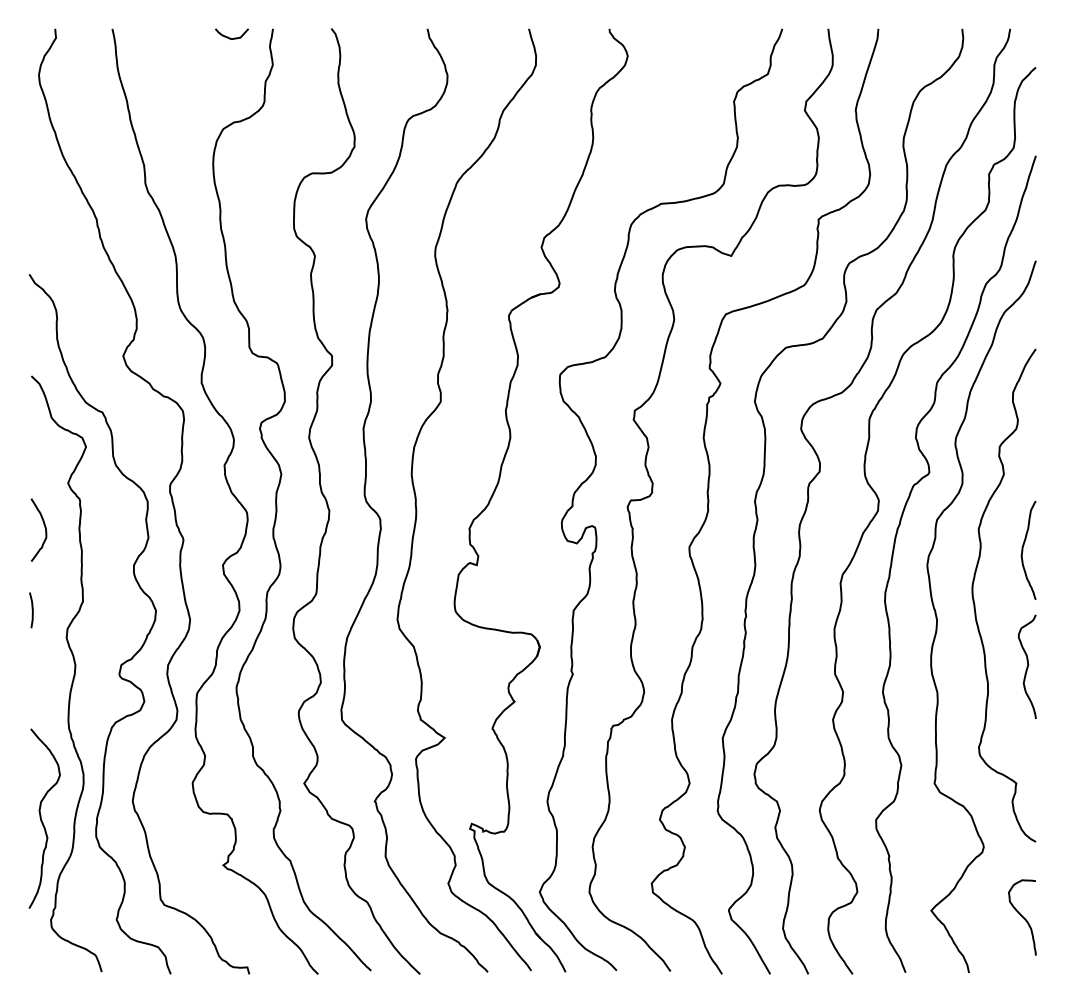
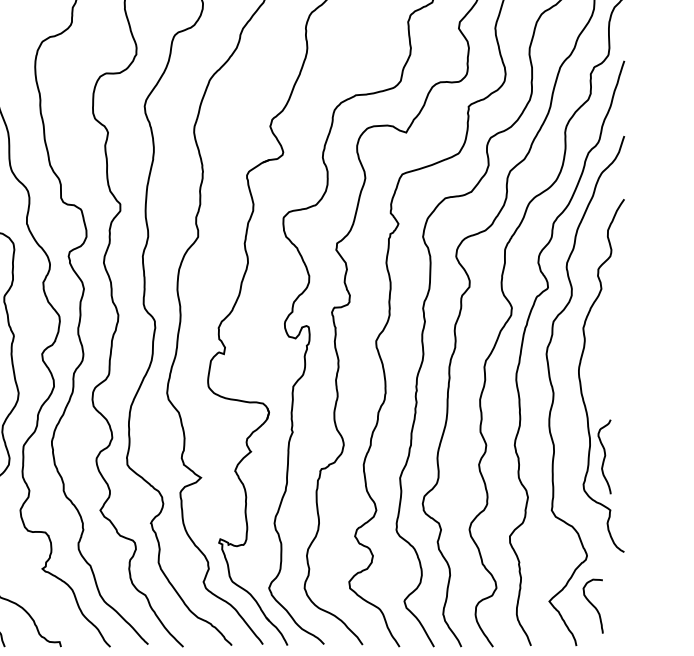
curve: (1023, 549) -> (615, 342), removed
curve: (1026, 666) -> (604, 456), moved
curve: (1022, 917) -> (593, 606), moved

